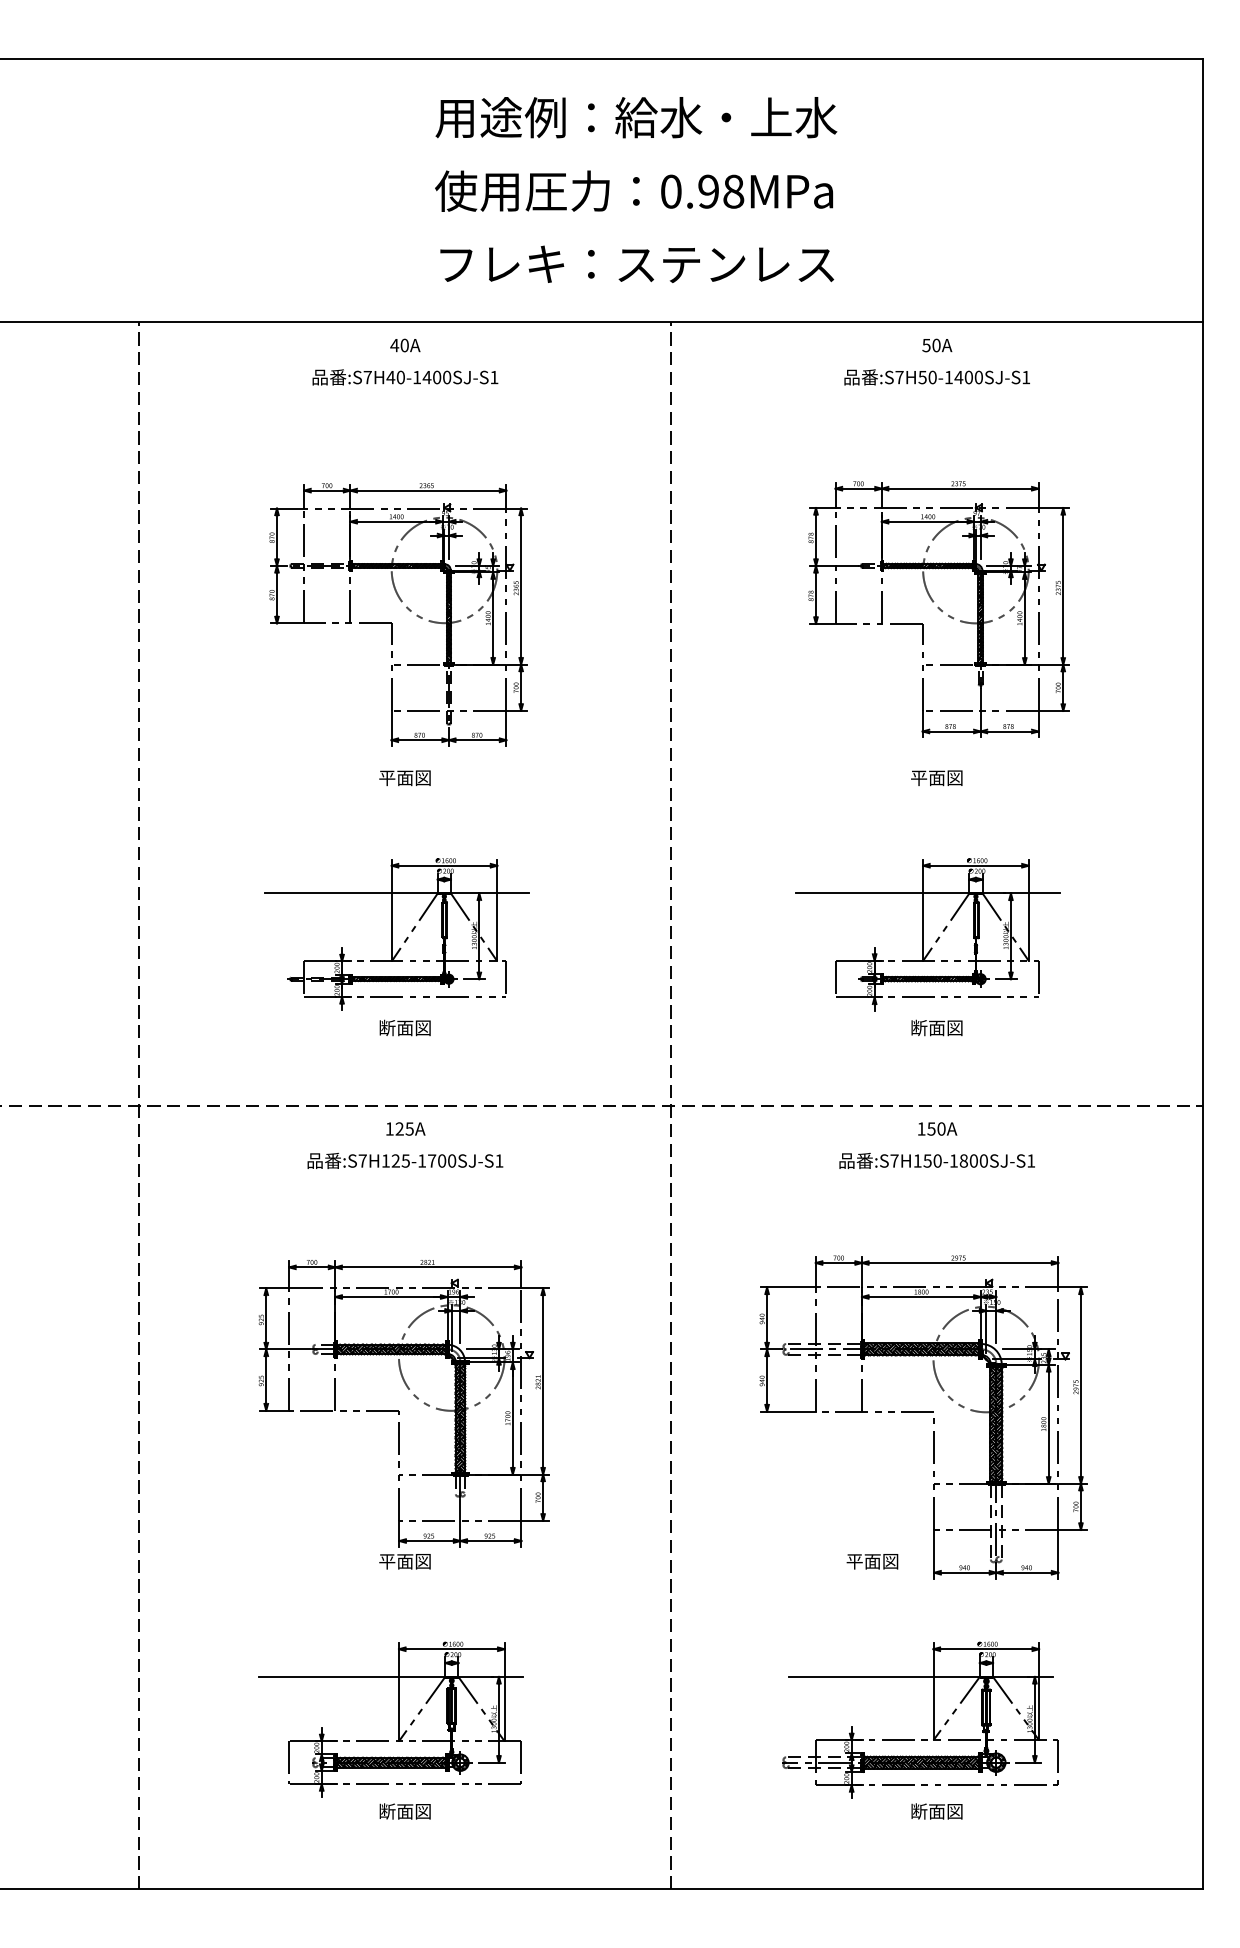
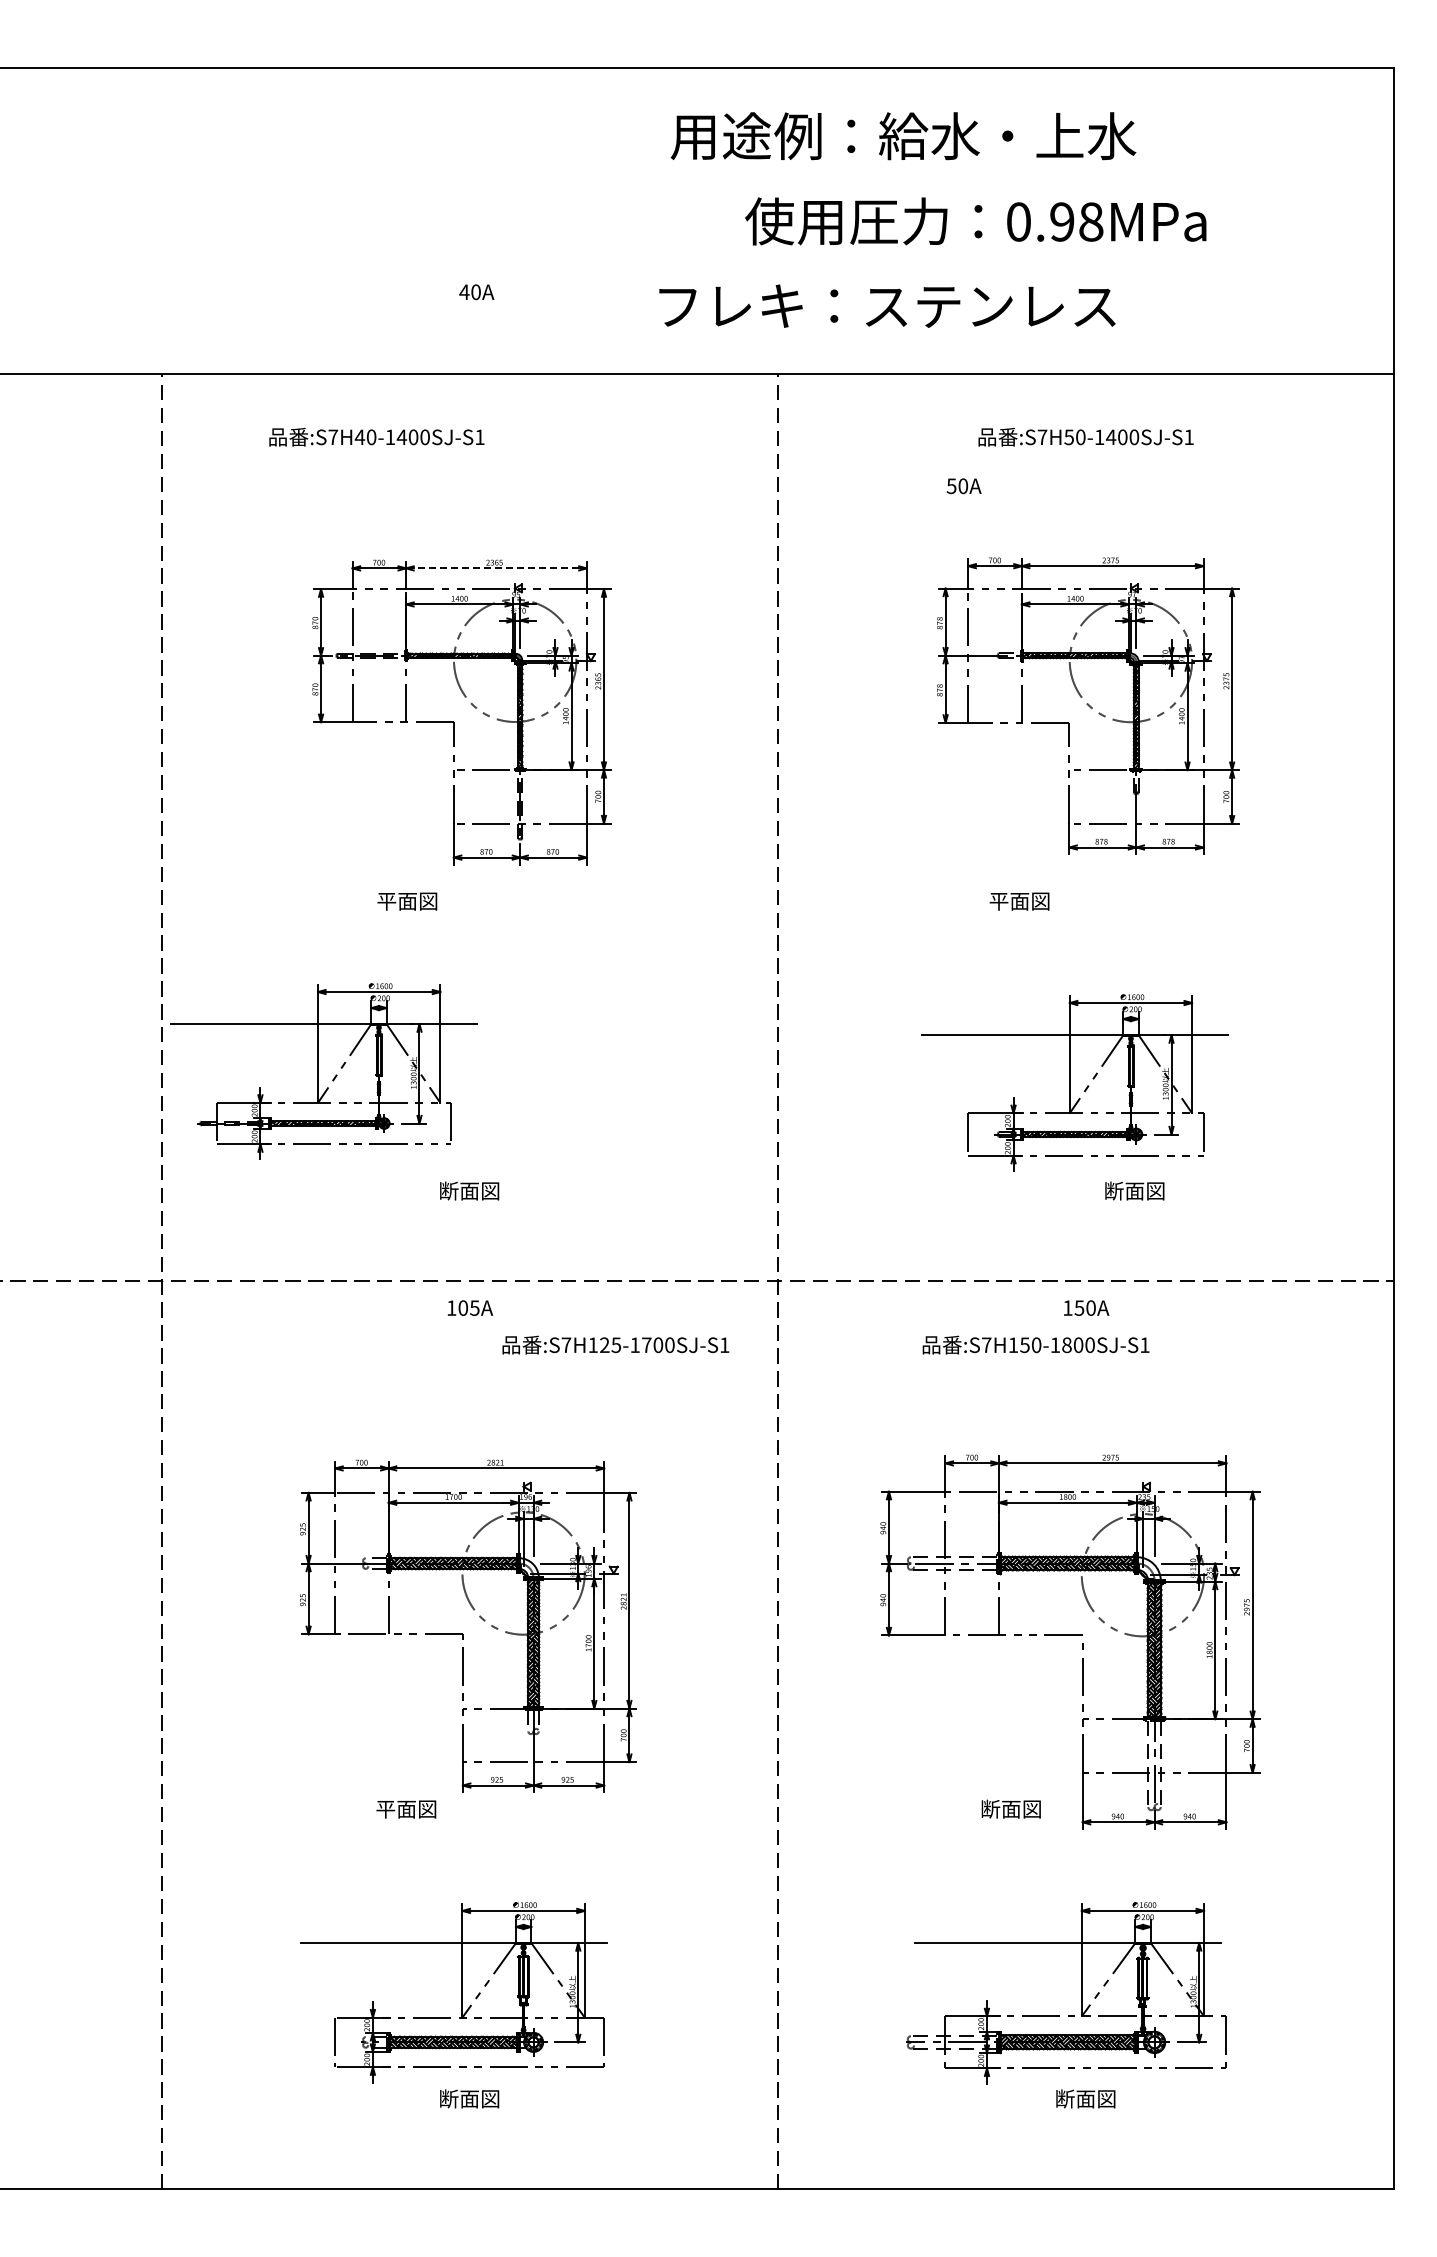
text: (636, 117) -> (903, 136), moved
text: (633, 191) -> (975, 221), moved
text: (637, 263) -> (887, 305), moved
text: (405, 345) -> (476, 292), moved
text: (936, 345) -> (963, 486), moved
text: (405, 376) -> (376, 436), moved
line: (428, 490) -> (496, 568), solid -> dashed
text: (405, 778) -> (407, 901), moved
text: (936, 778) -> (1019, 901), moved
part: (396, 934) -> (323, 1071), moved
text: (936, 1027) -> (1134, 1190), moved
text: (399, 1128) -> (463, 1307), 125A -> 105A
text: (405, 1160) -> (615, 1344), moved
text: (936, 1160) -> (1035, 1344), moved
text: (854, 1560) -> (990, 1808), 平面図 -> 断面図
text: (405, 1561) -> (406, 1809), moved

